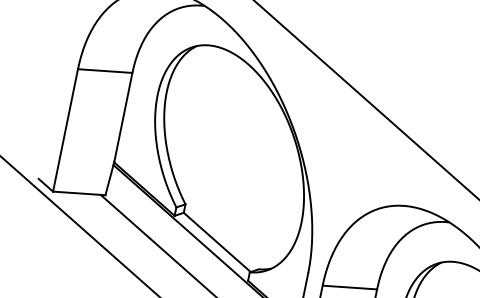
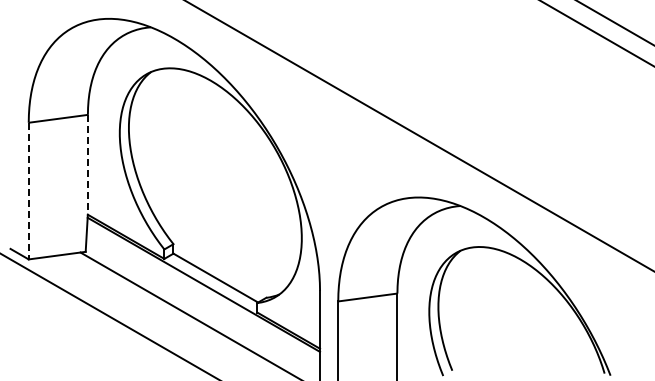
line: (123, 117) -> (87, 164), solid -> dashed
line: (65, 130) -> (28, 191), solid -> dashed

